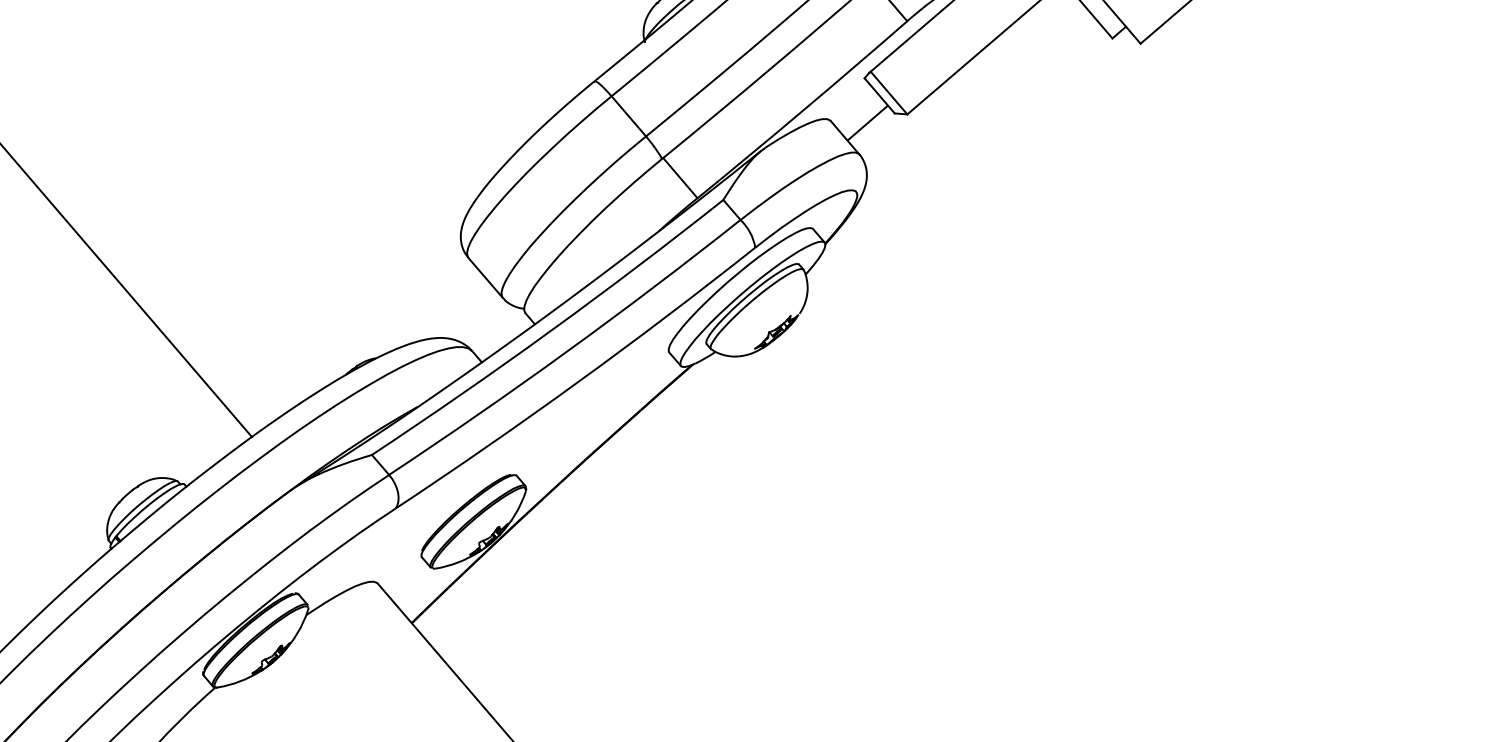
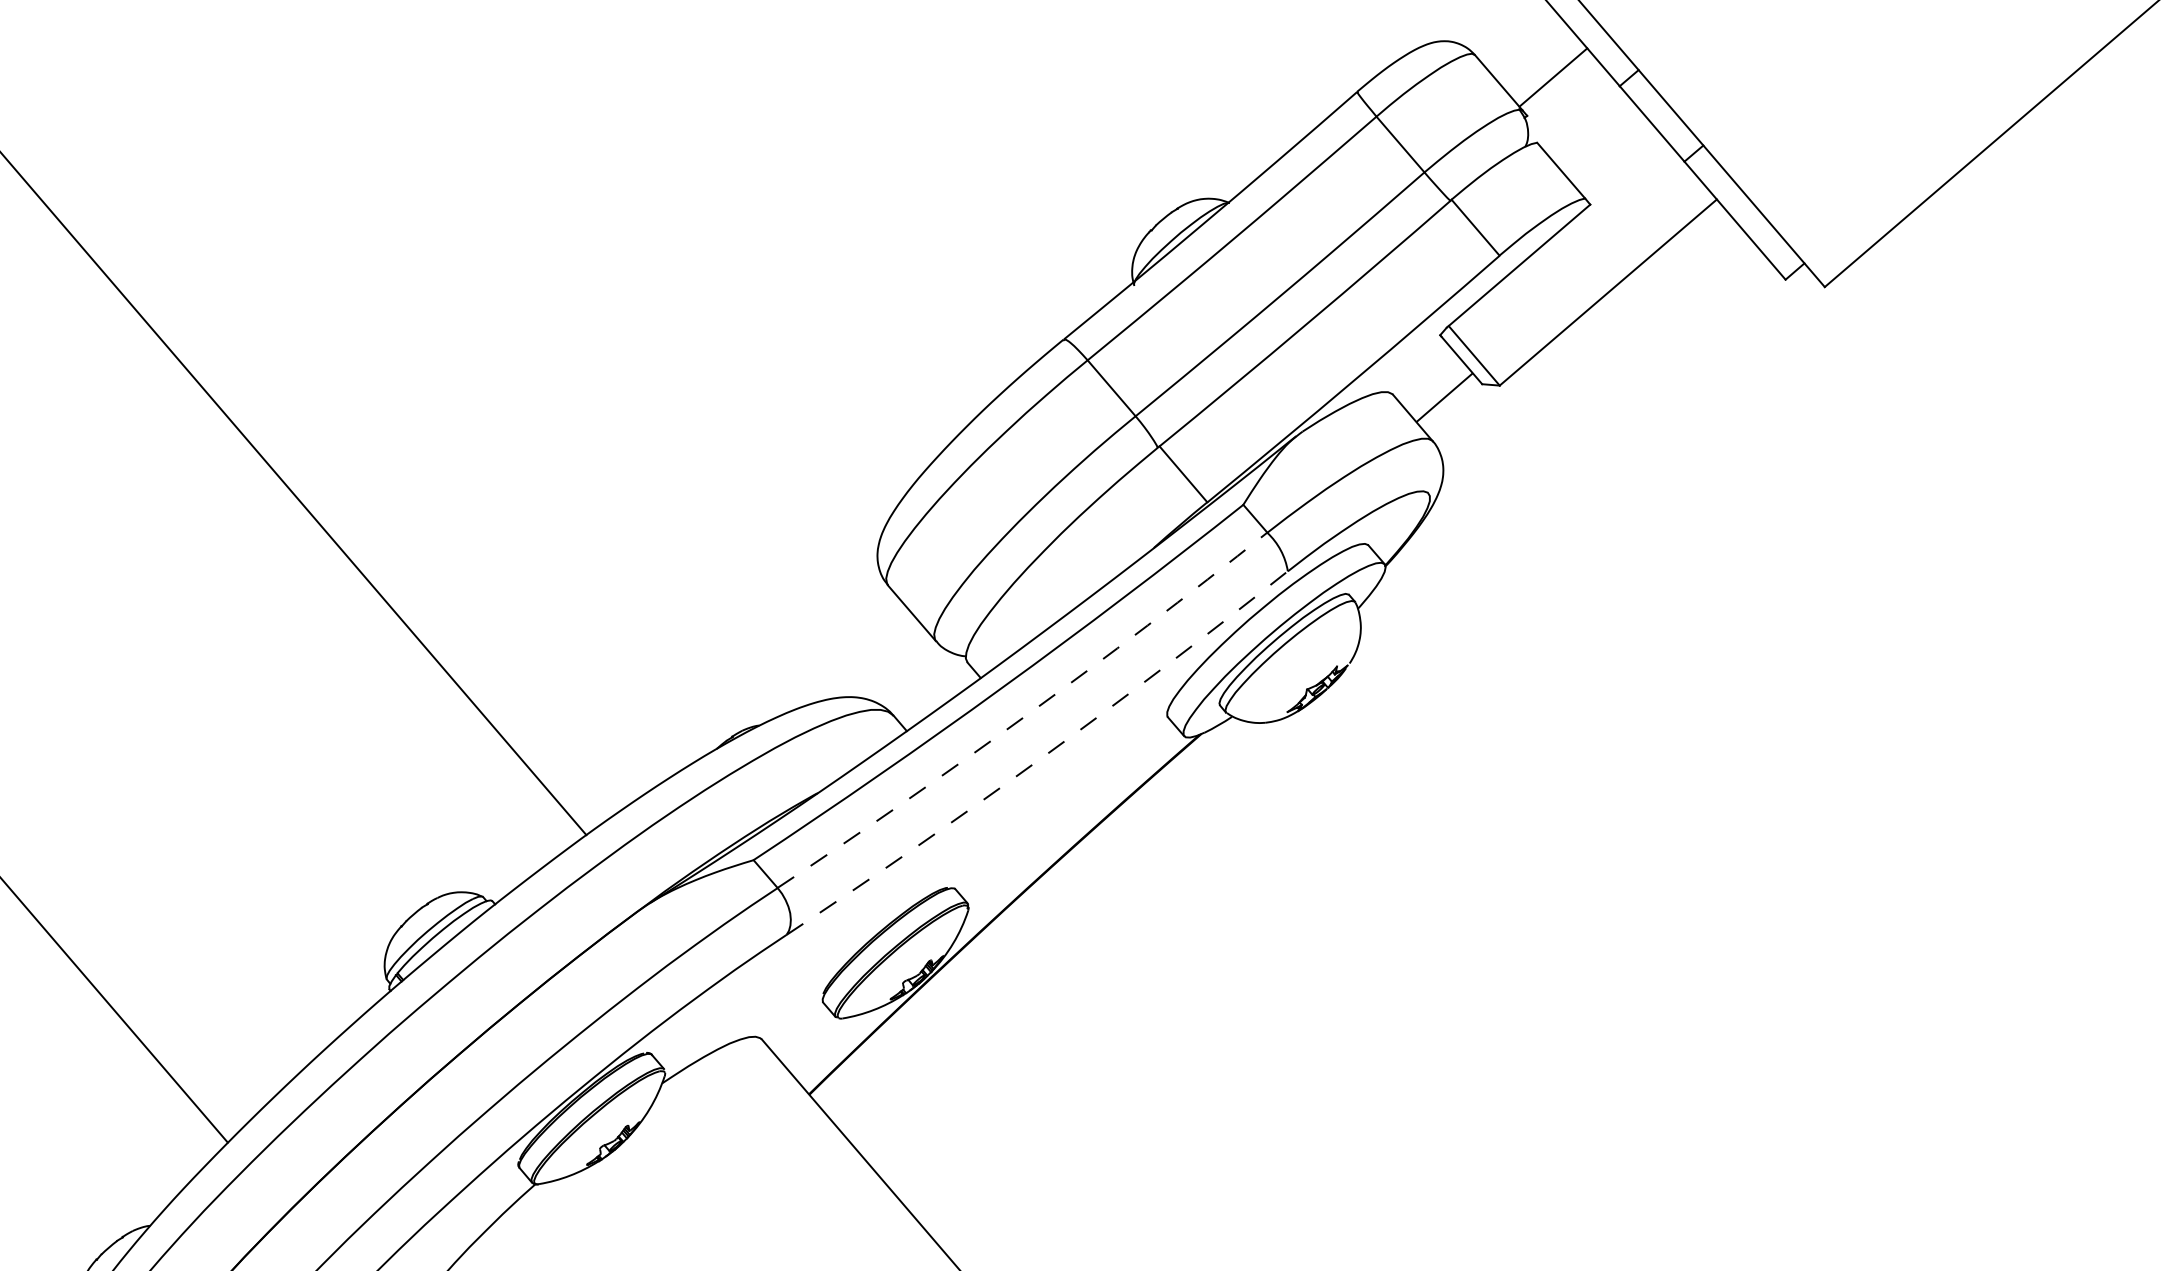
arc: (567, 351) -> (1026, 715), solid -> dashed
arc: (578, 382) -> (1041, 758), solid -> dashed

